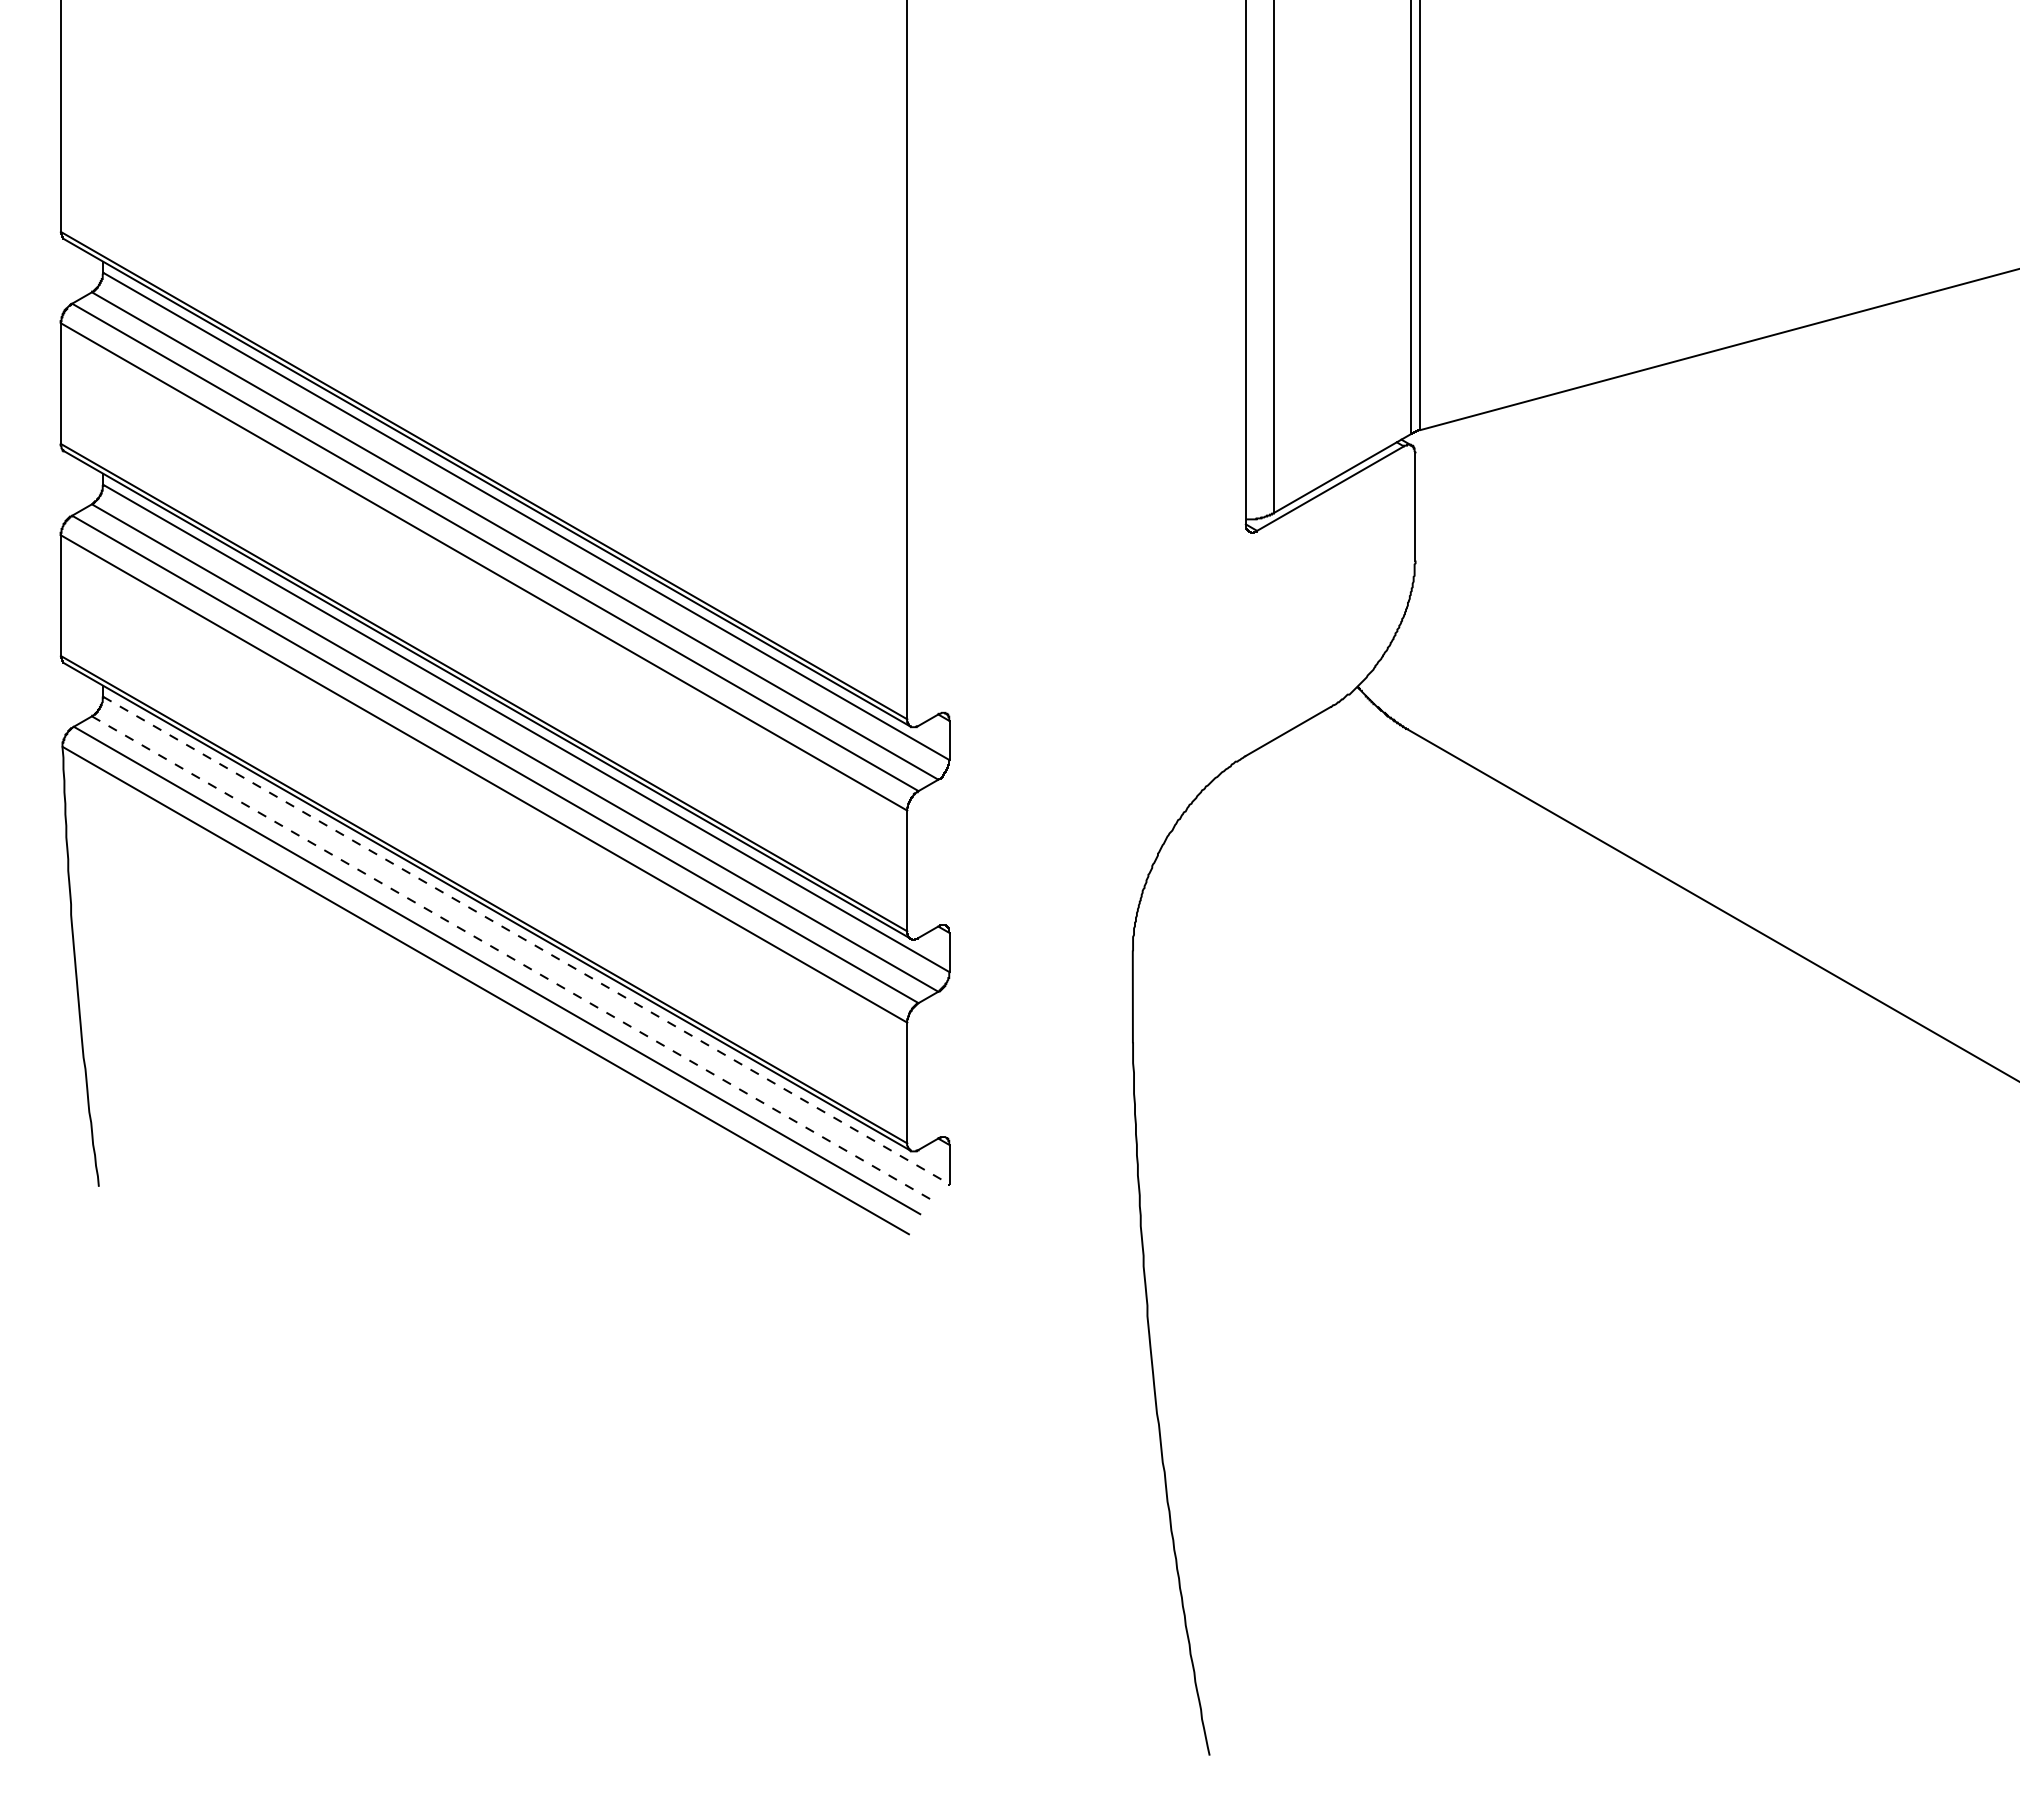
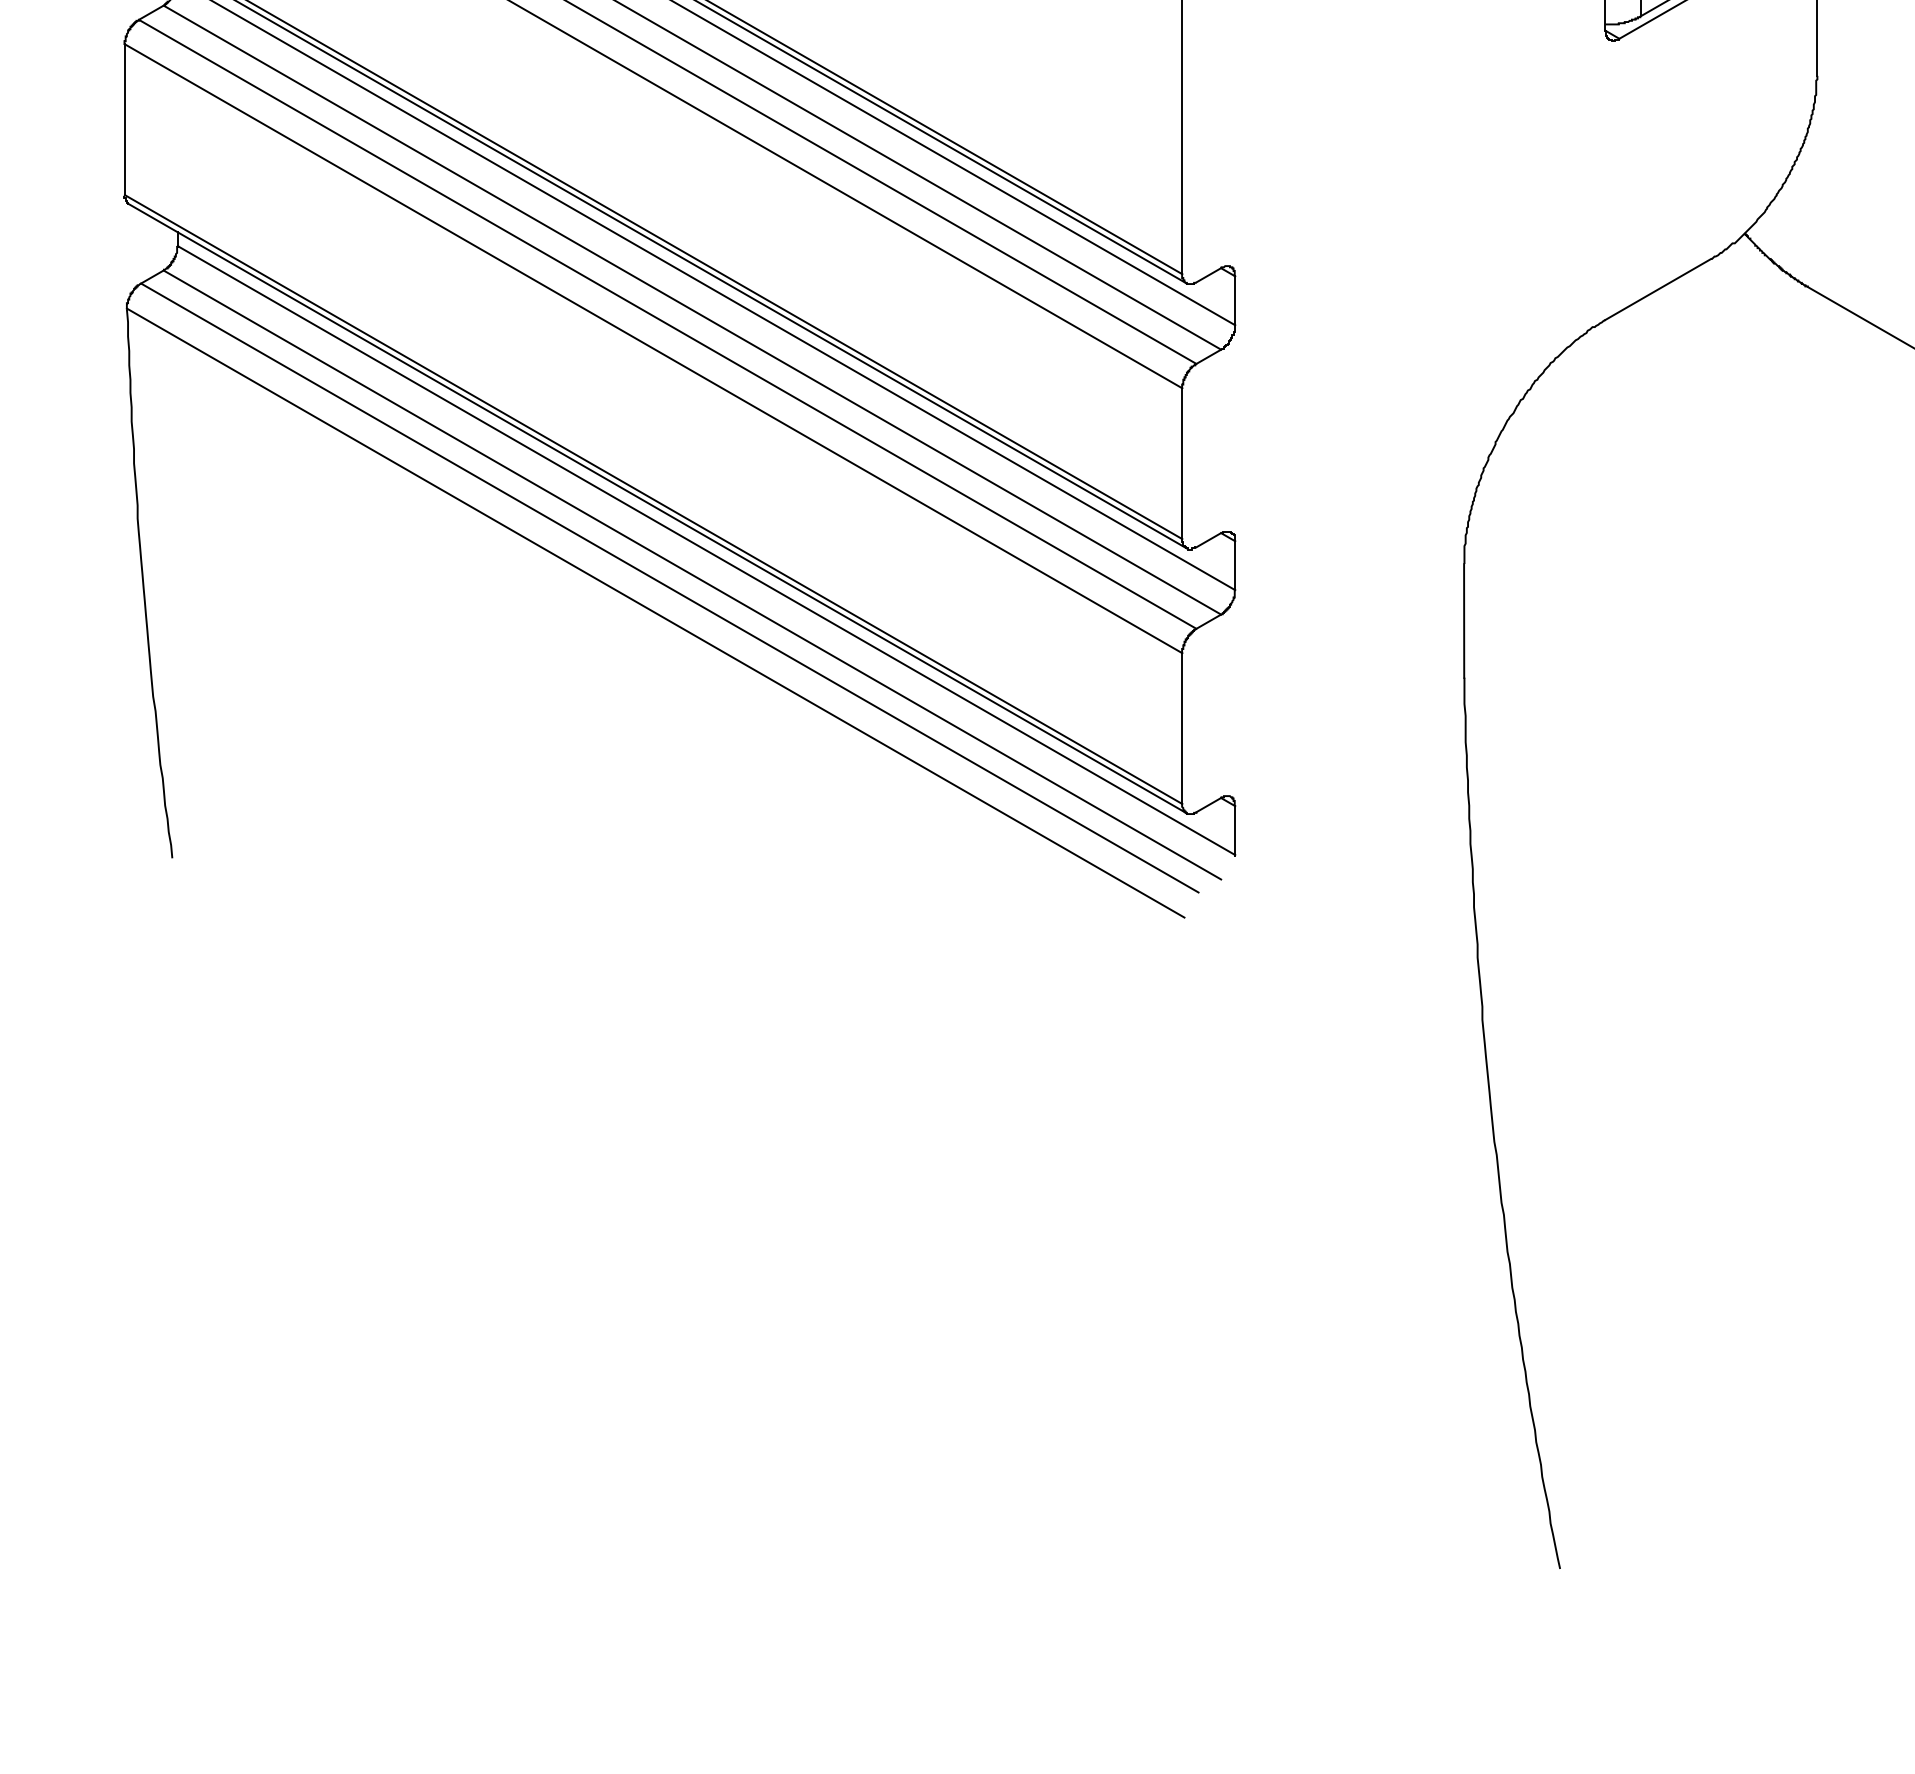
line: (526, 940) -> (706, 550), dashed -> solid
line: (515, 960) -> (692, 575), dashed -> solid

